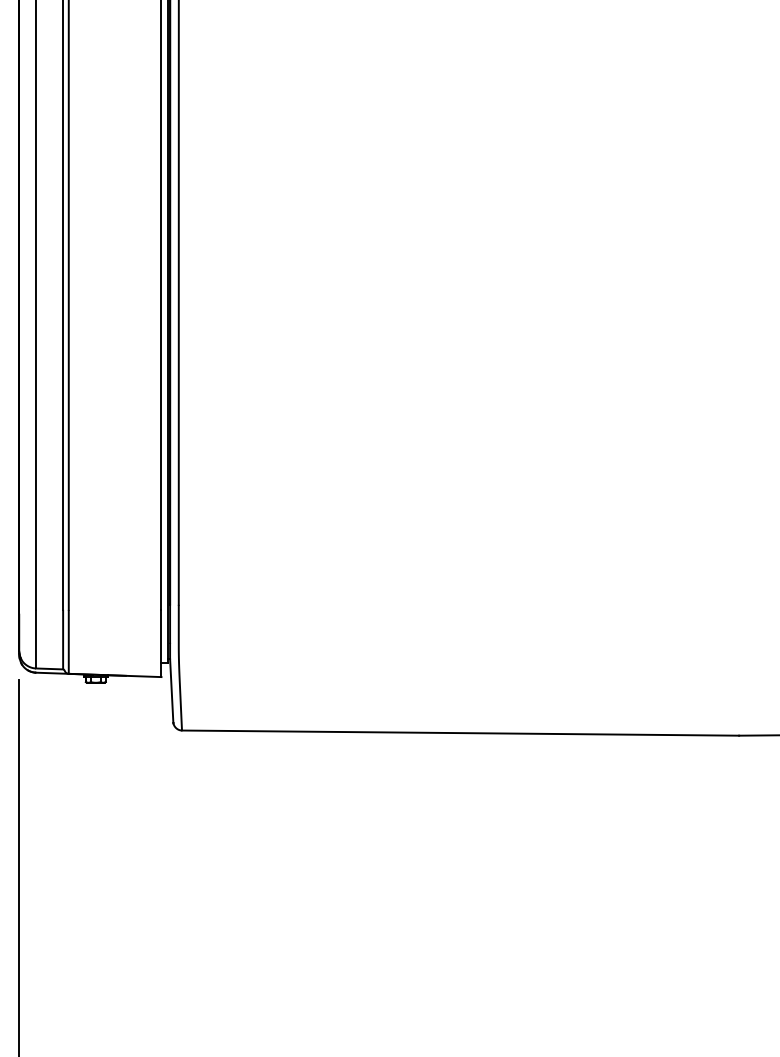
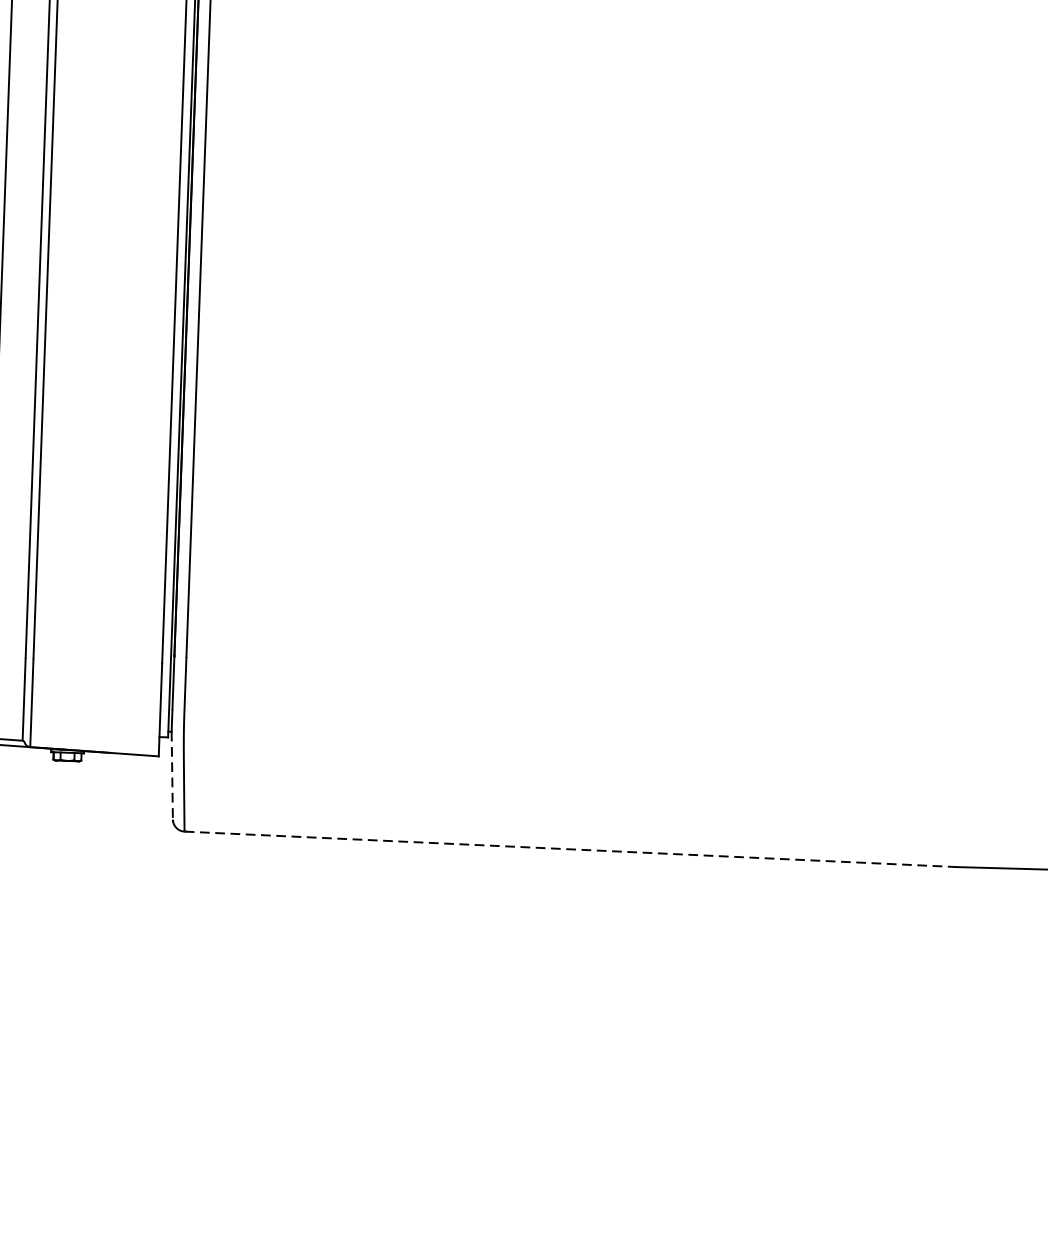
line: (171, 690) -> (171, 775), solid -> dashed
line: (460, 733) -> (570, 849), solid -> dashed

